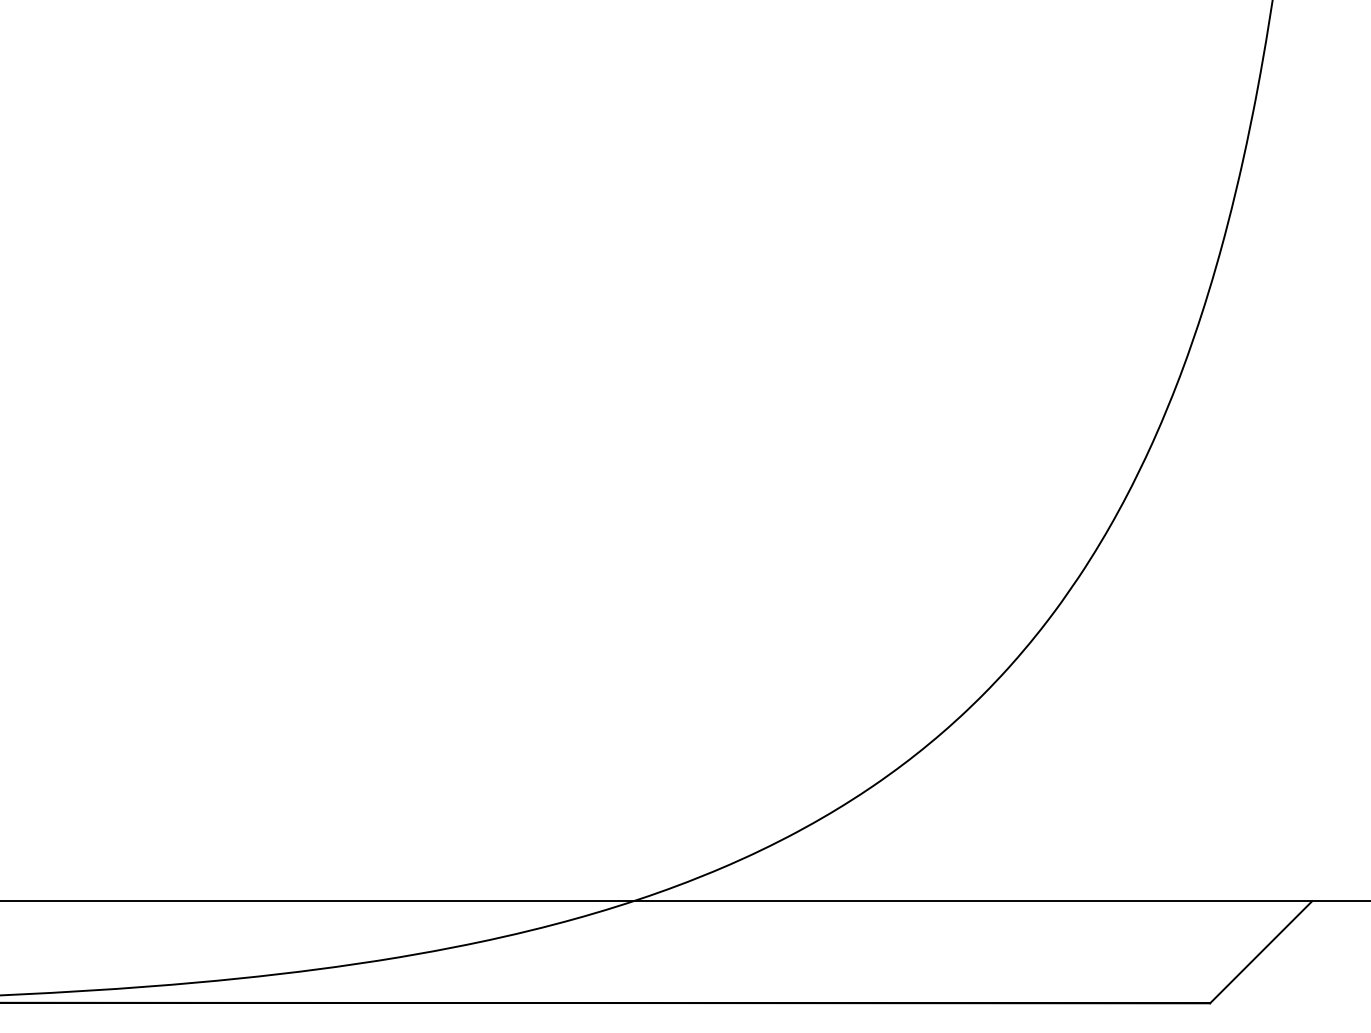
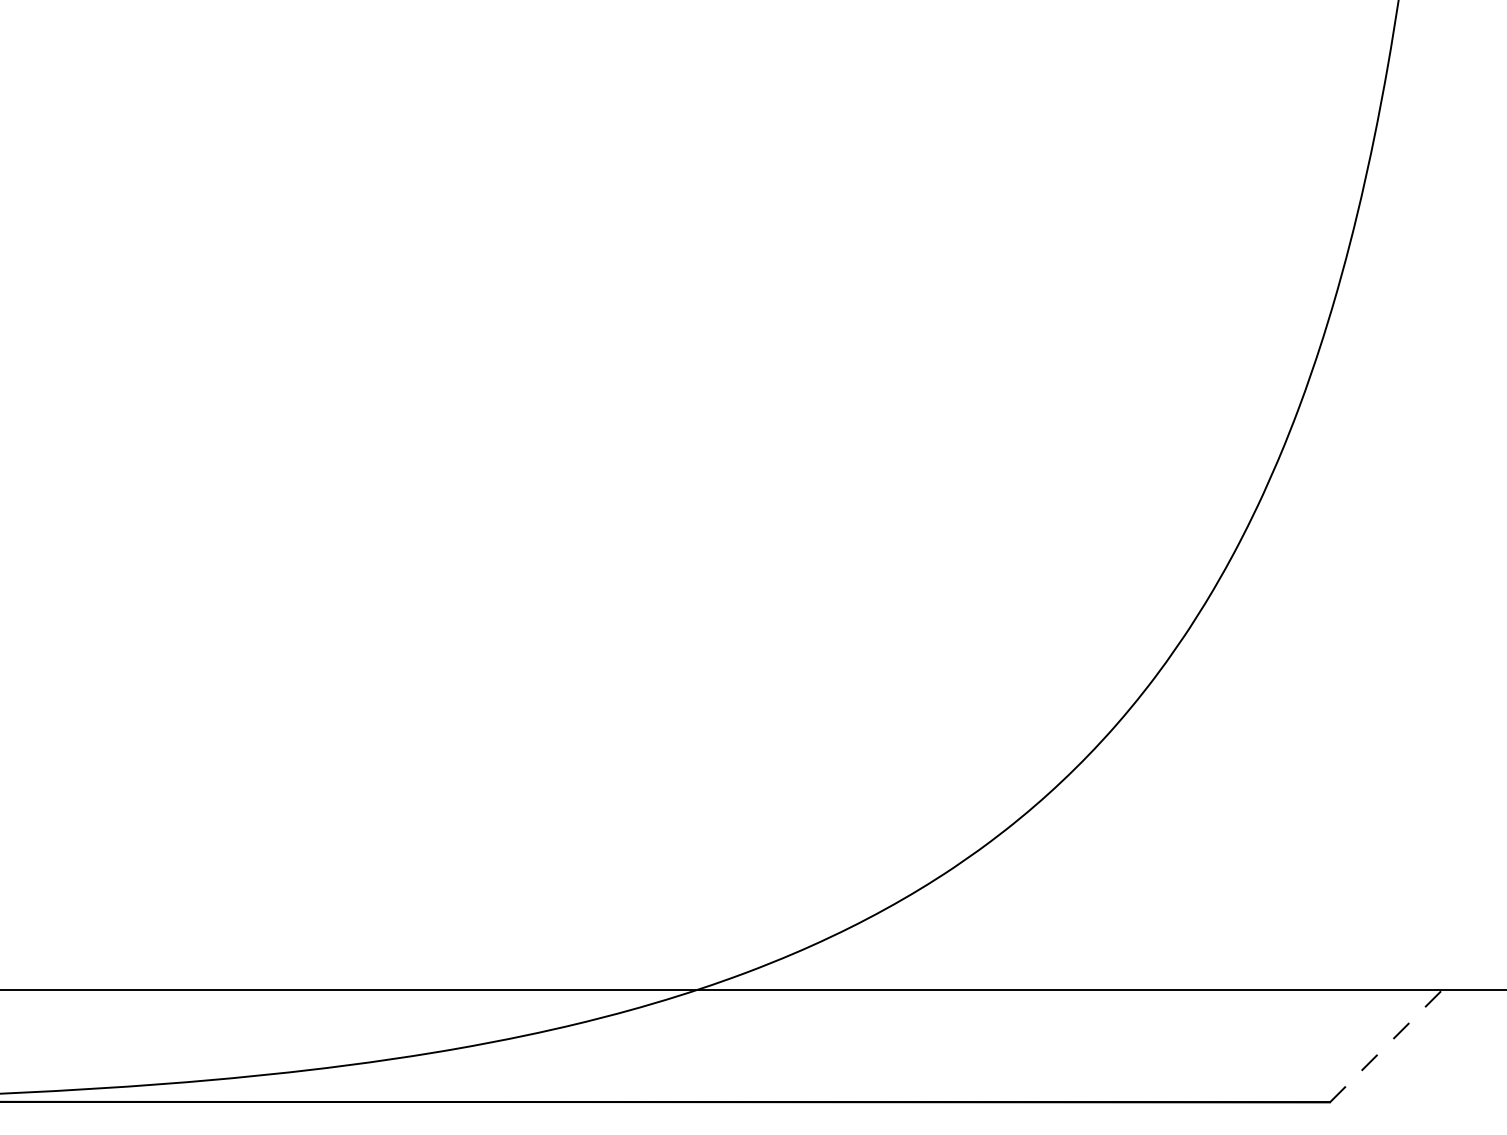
line: (1261, 951) -> (1386, 1045), solid -> dashed

